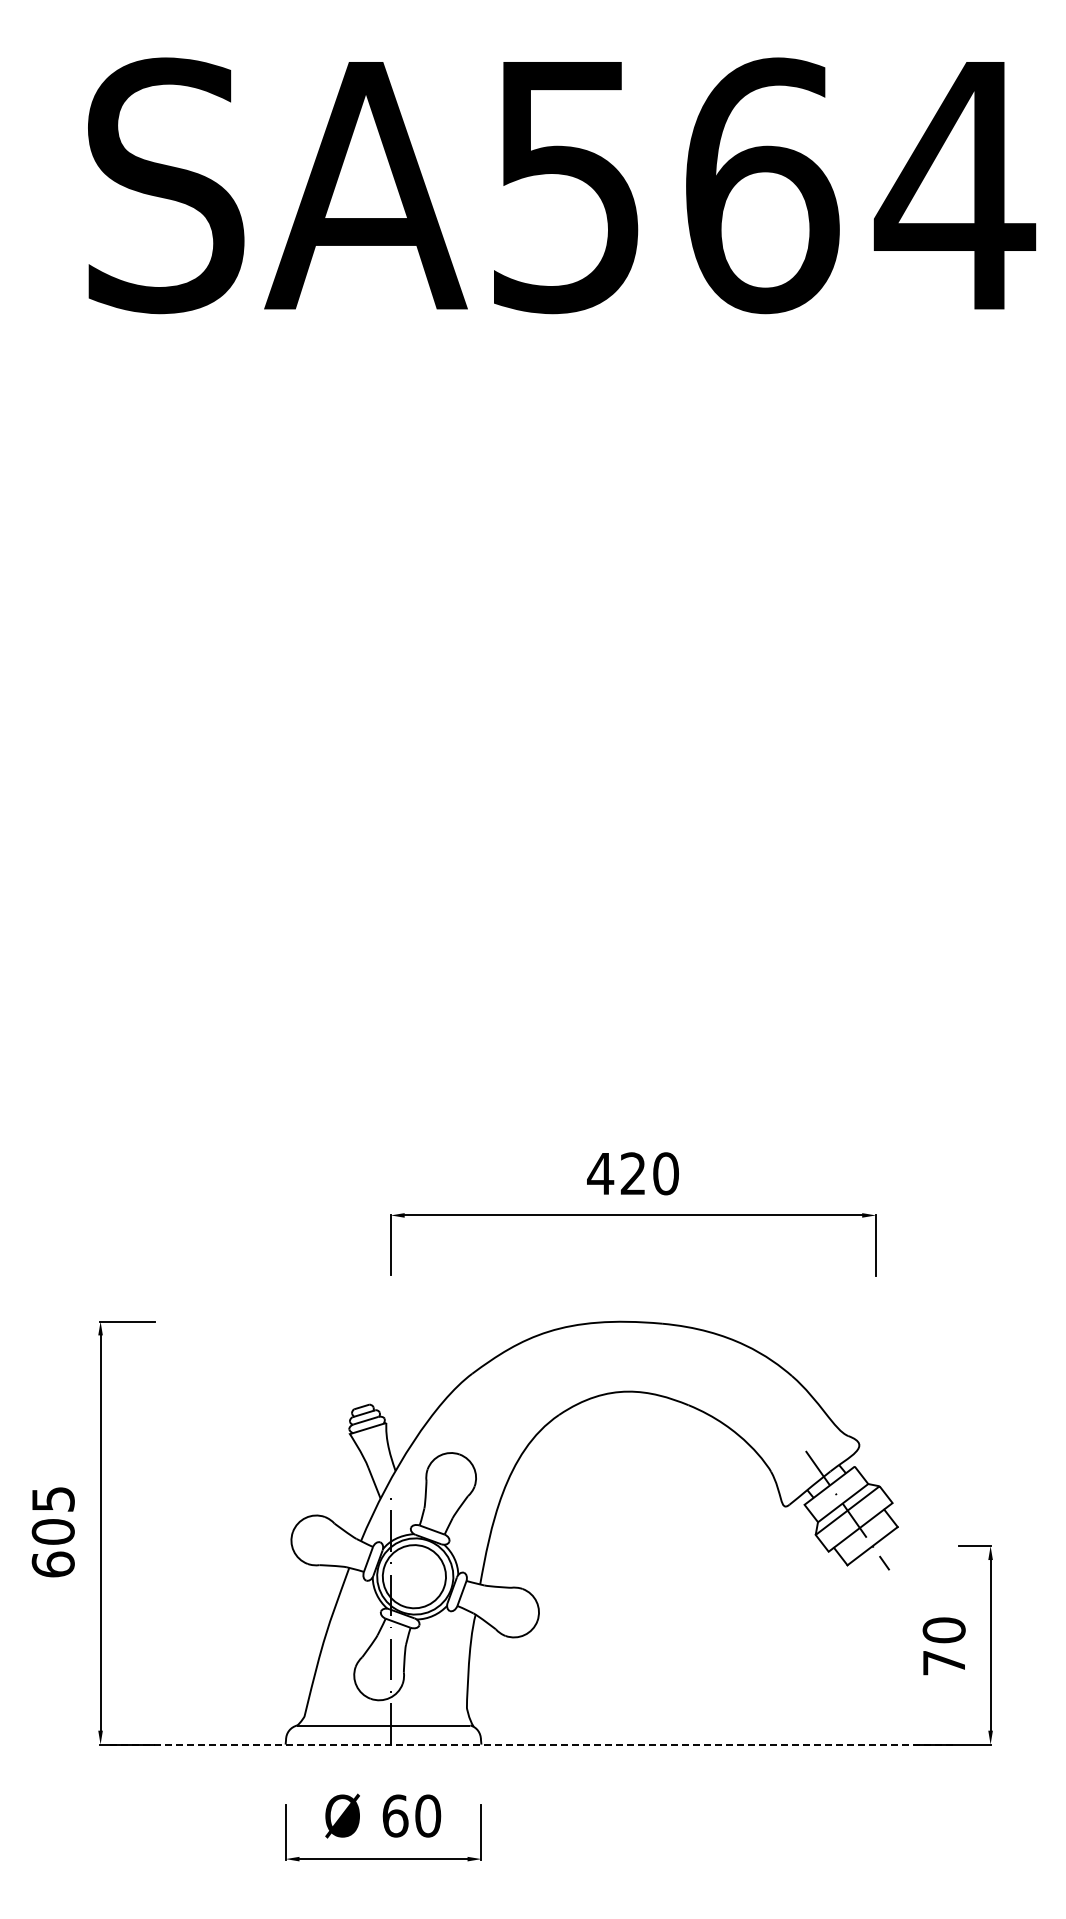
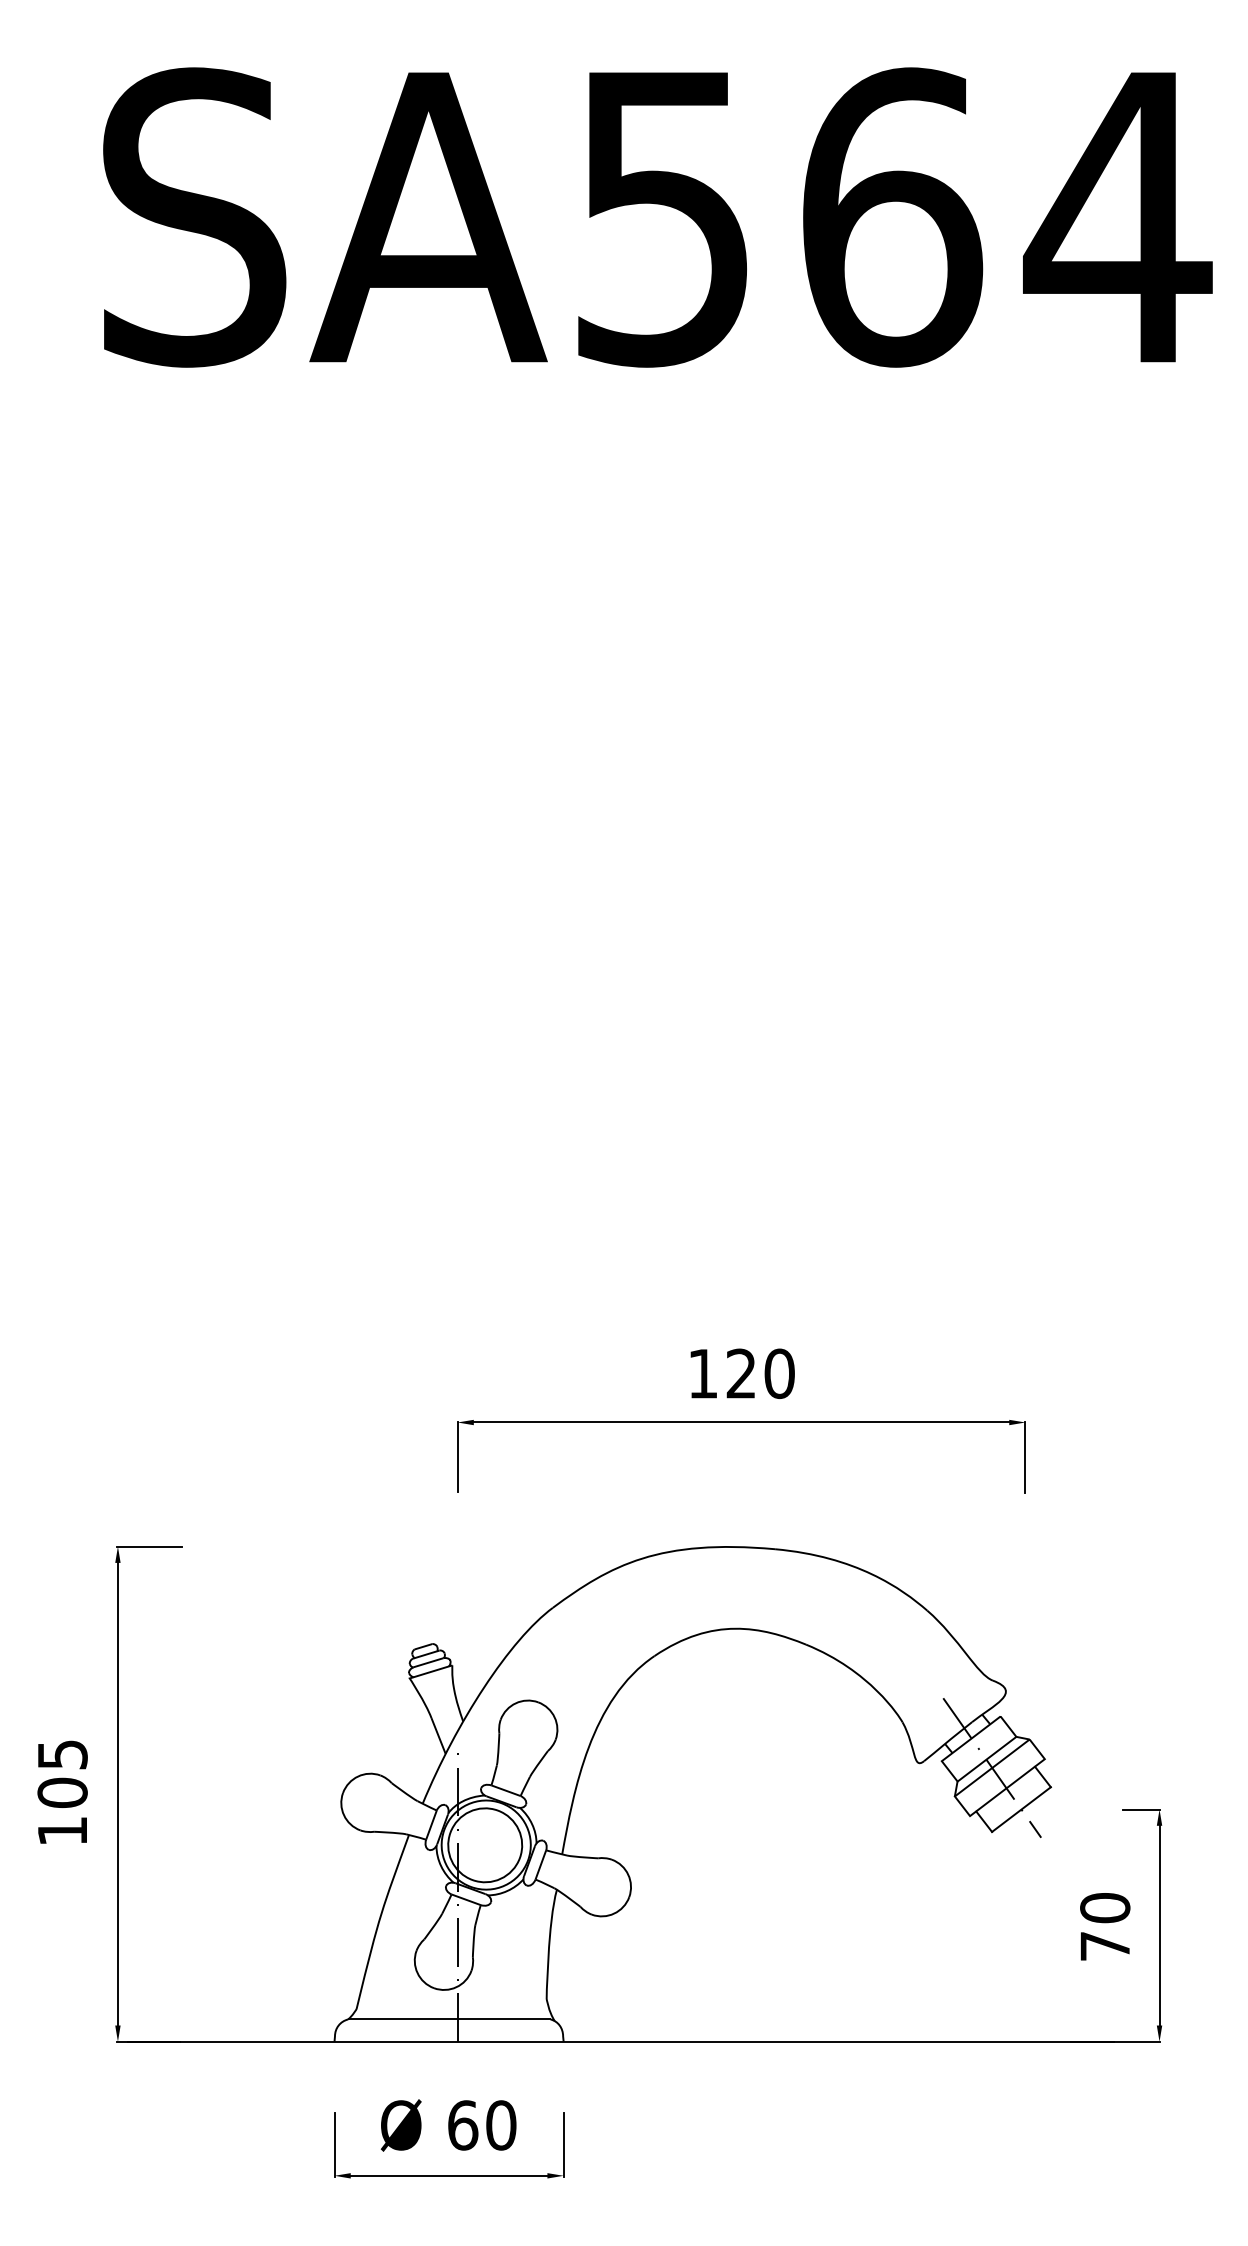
text: (600, 1173) -> (702, 1373), 420 -> 120
text: (52, 1564) -> (61, 1831), 605 -> 105
line: (530, 1744) -> (621, 2041), dashed -> solid

